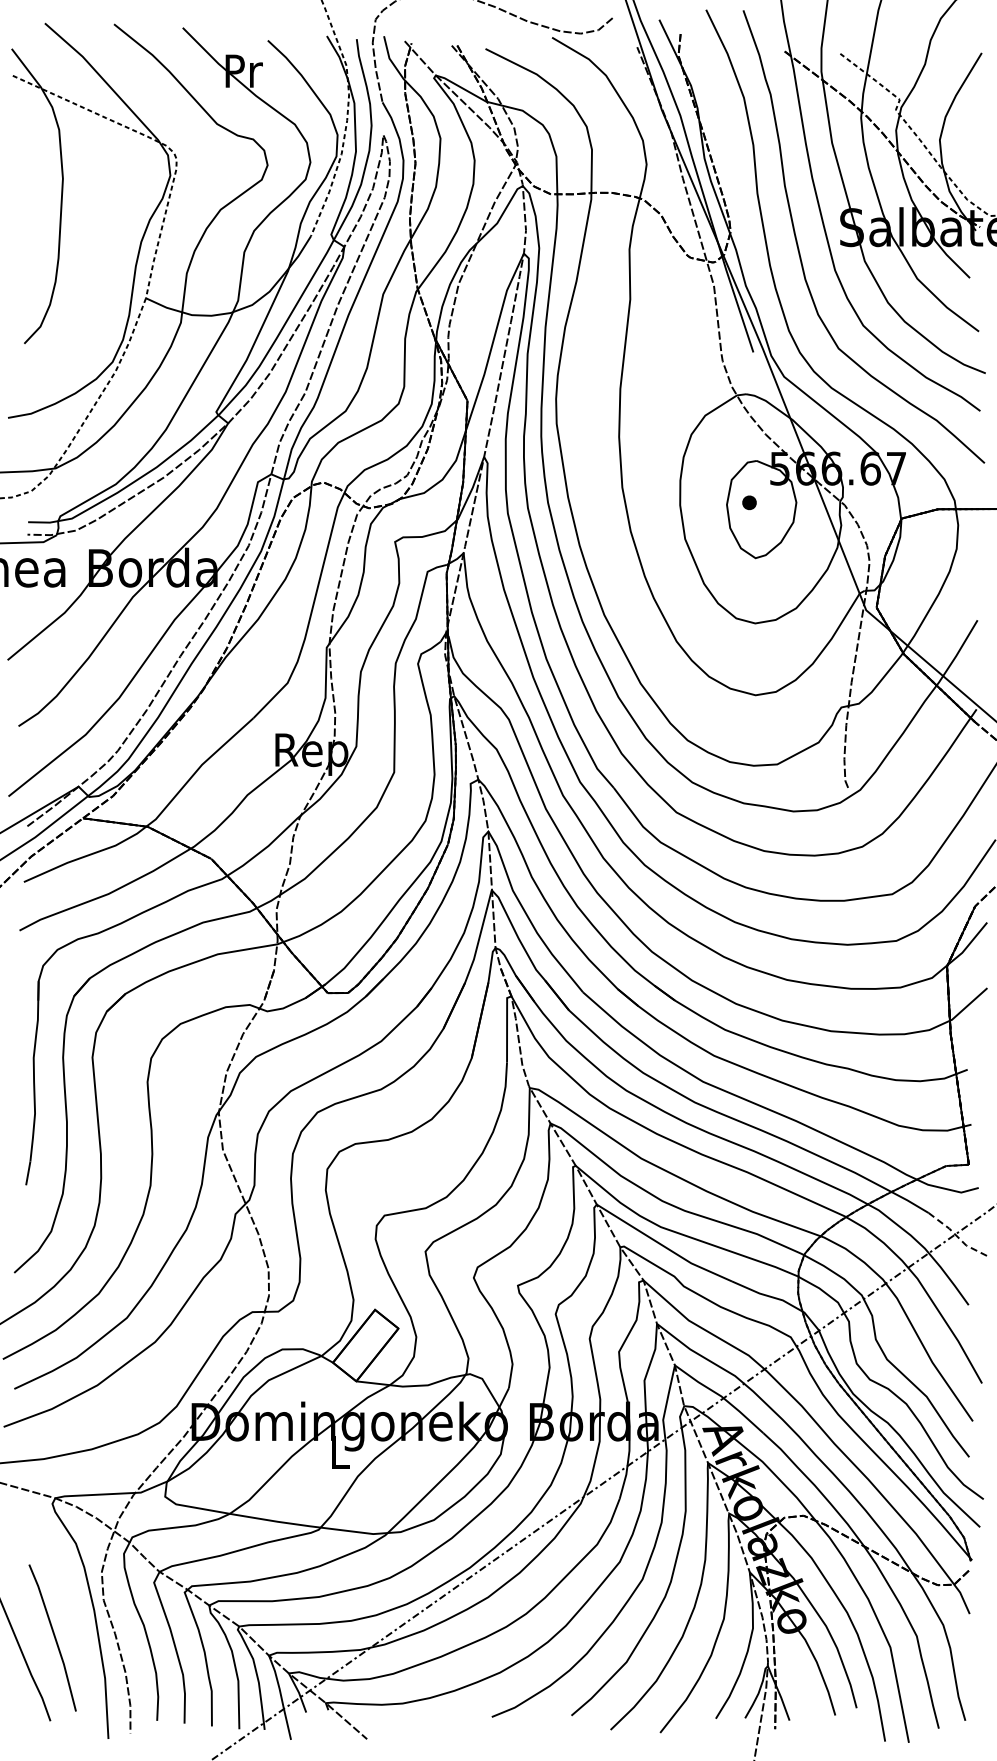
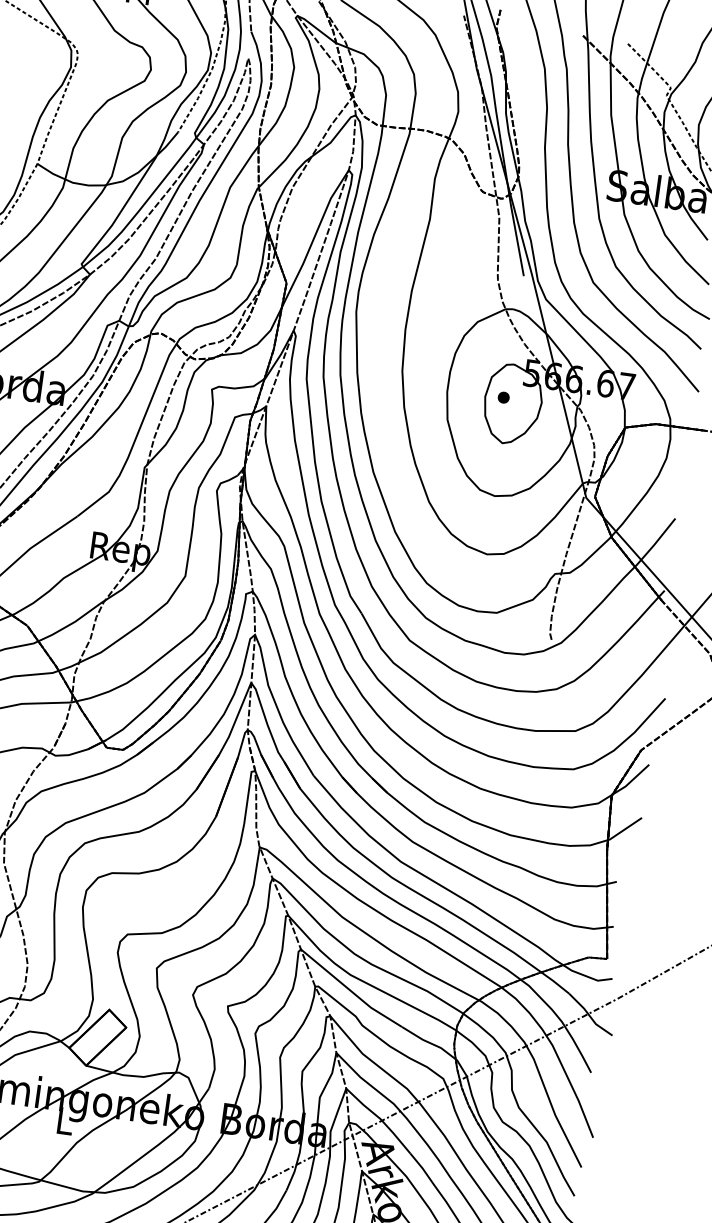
line: (957, 1237) -> (589, 1016), dashed -> solid

